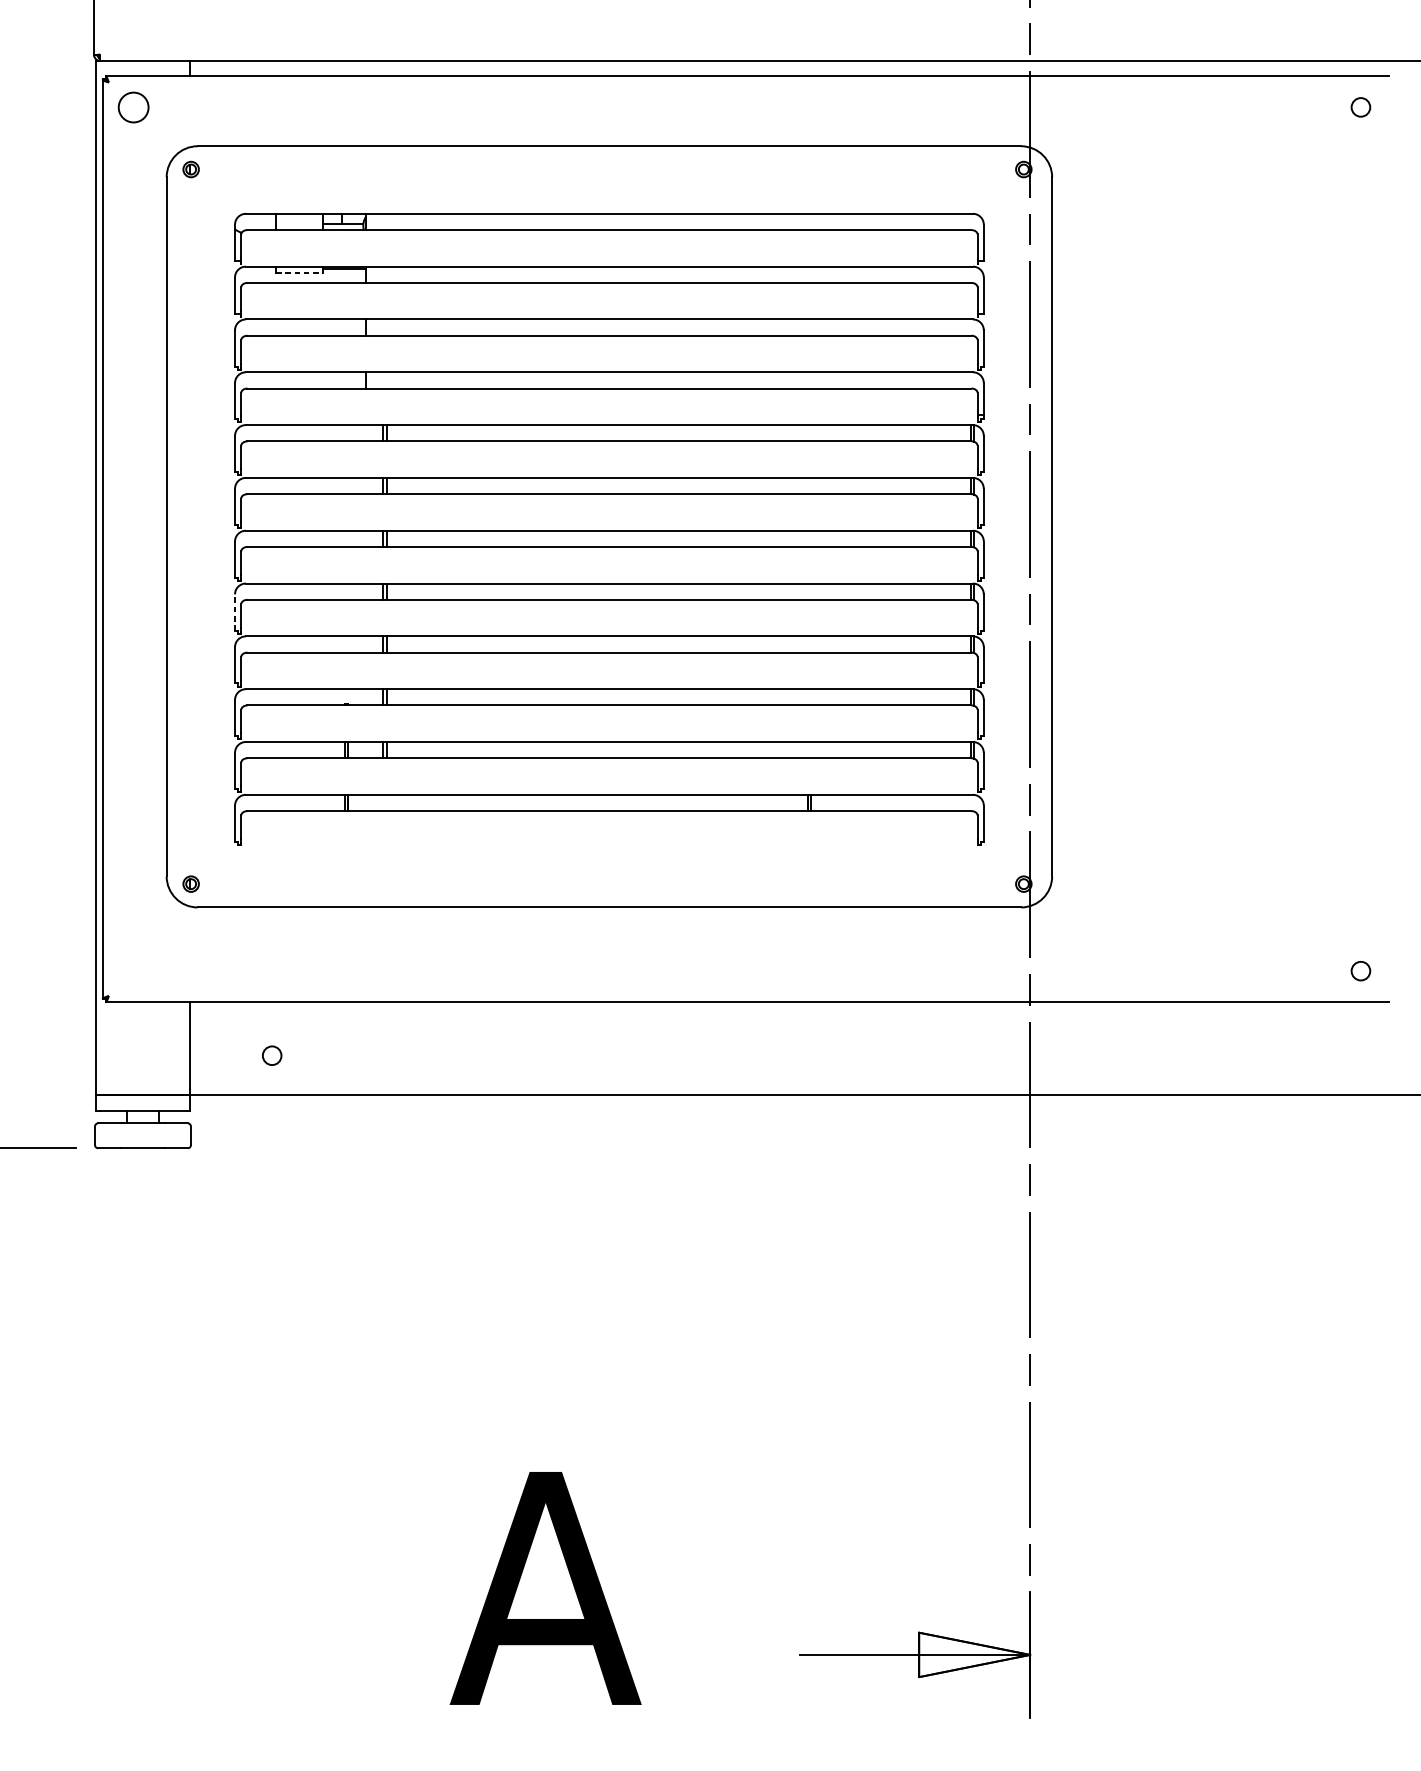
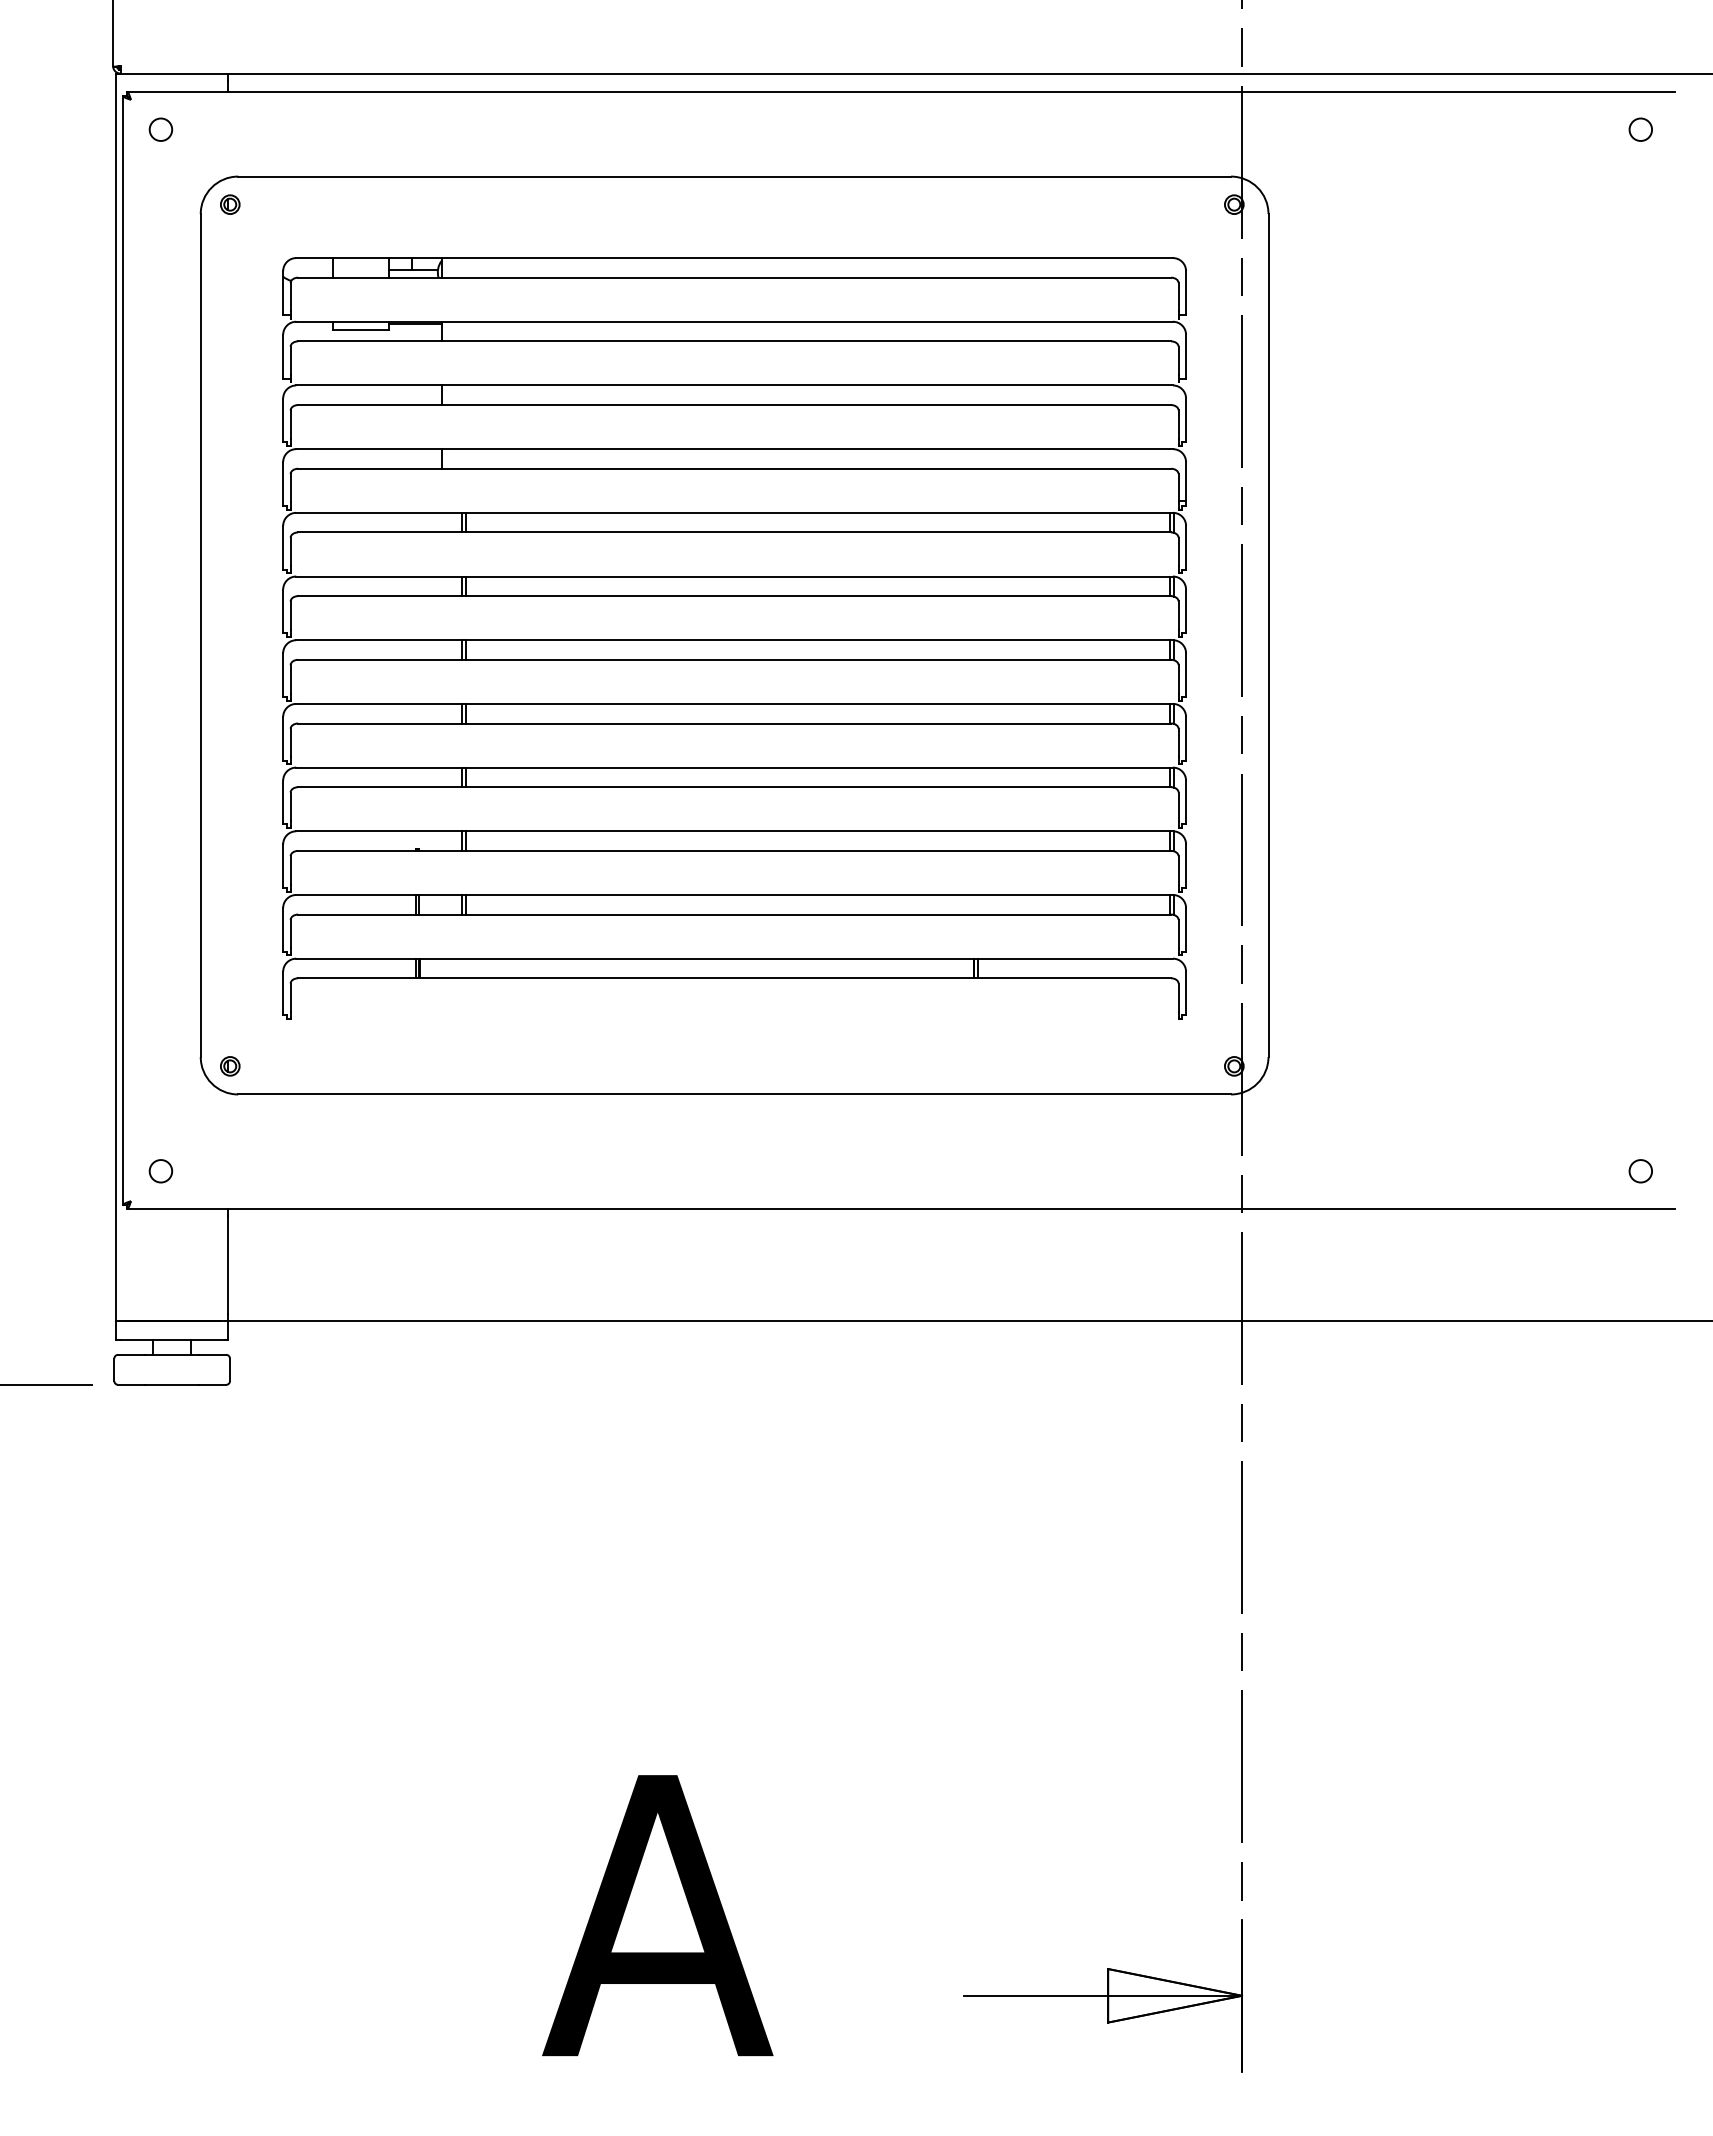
circle: (133, 107) -> (160, 129), size x0.62
line: (299, 273) -> (361, 329), dashed -> solid
line: (235, 612) -> (283, 738), dashed -> solid
circle: (271, 1055) -> (160, 1171), moved

